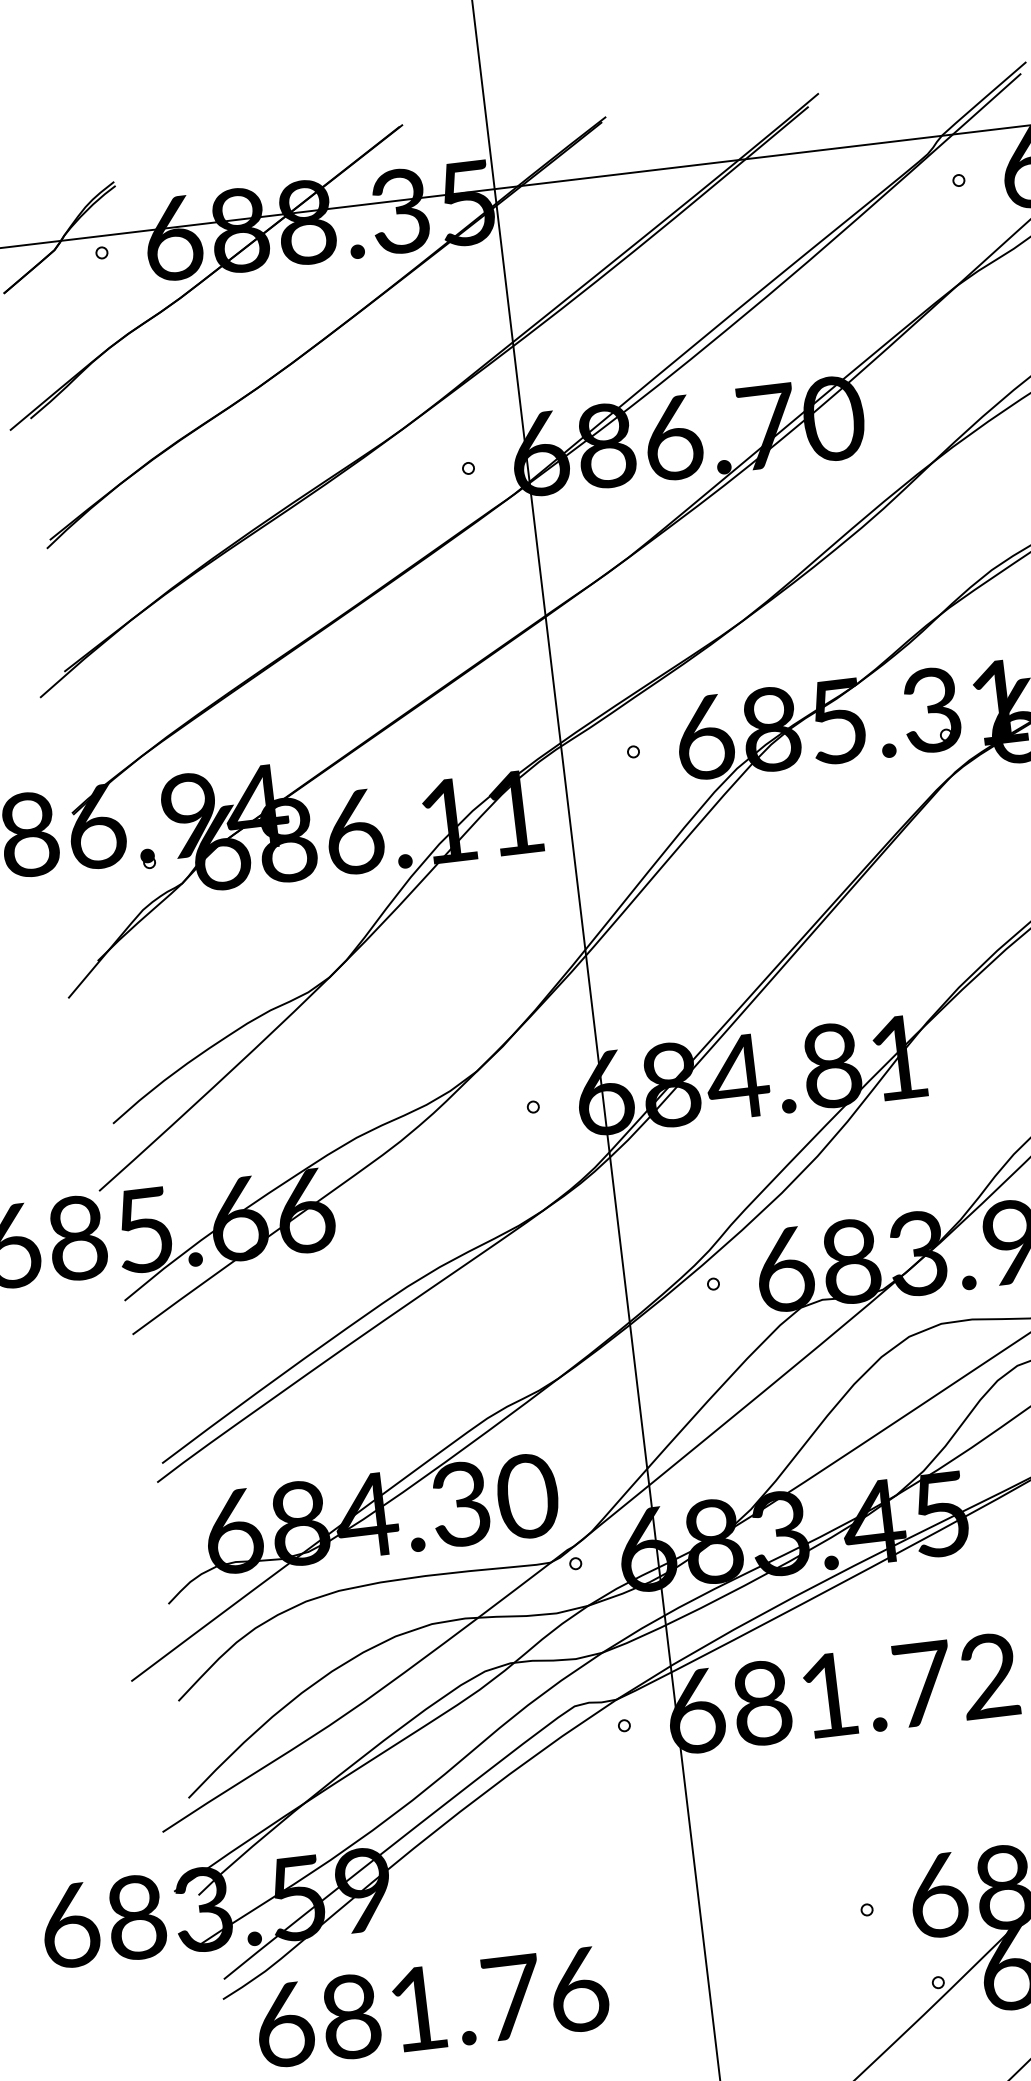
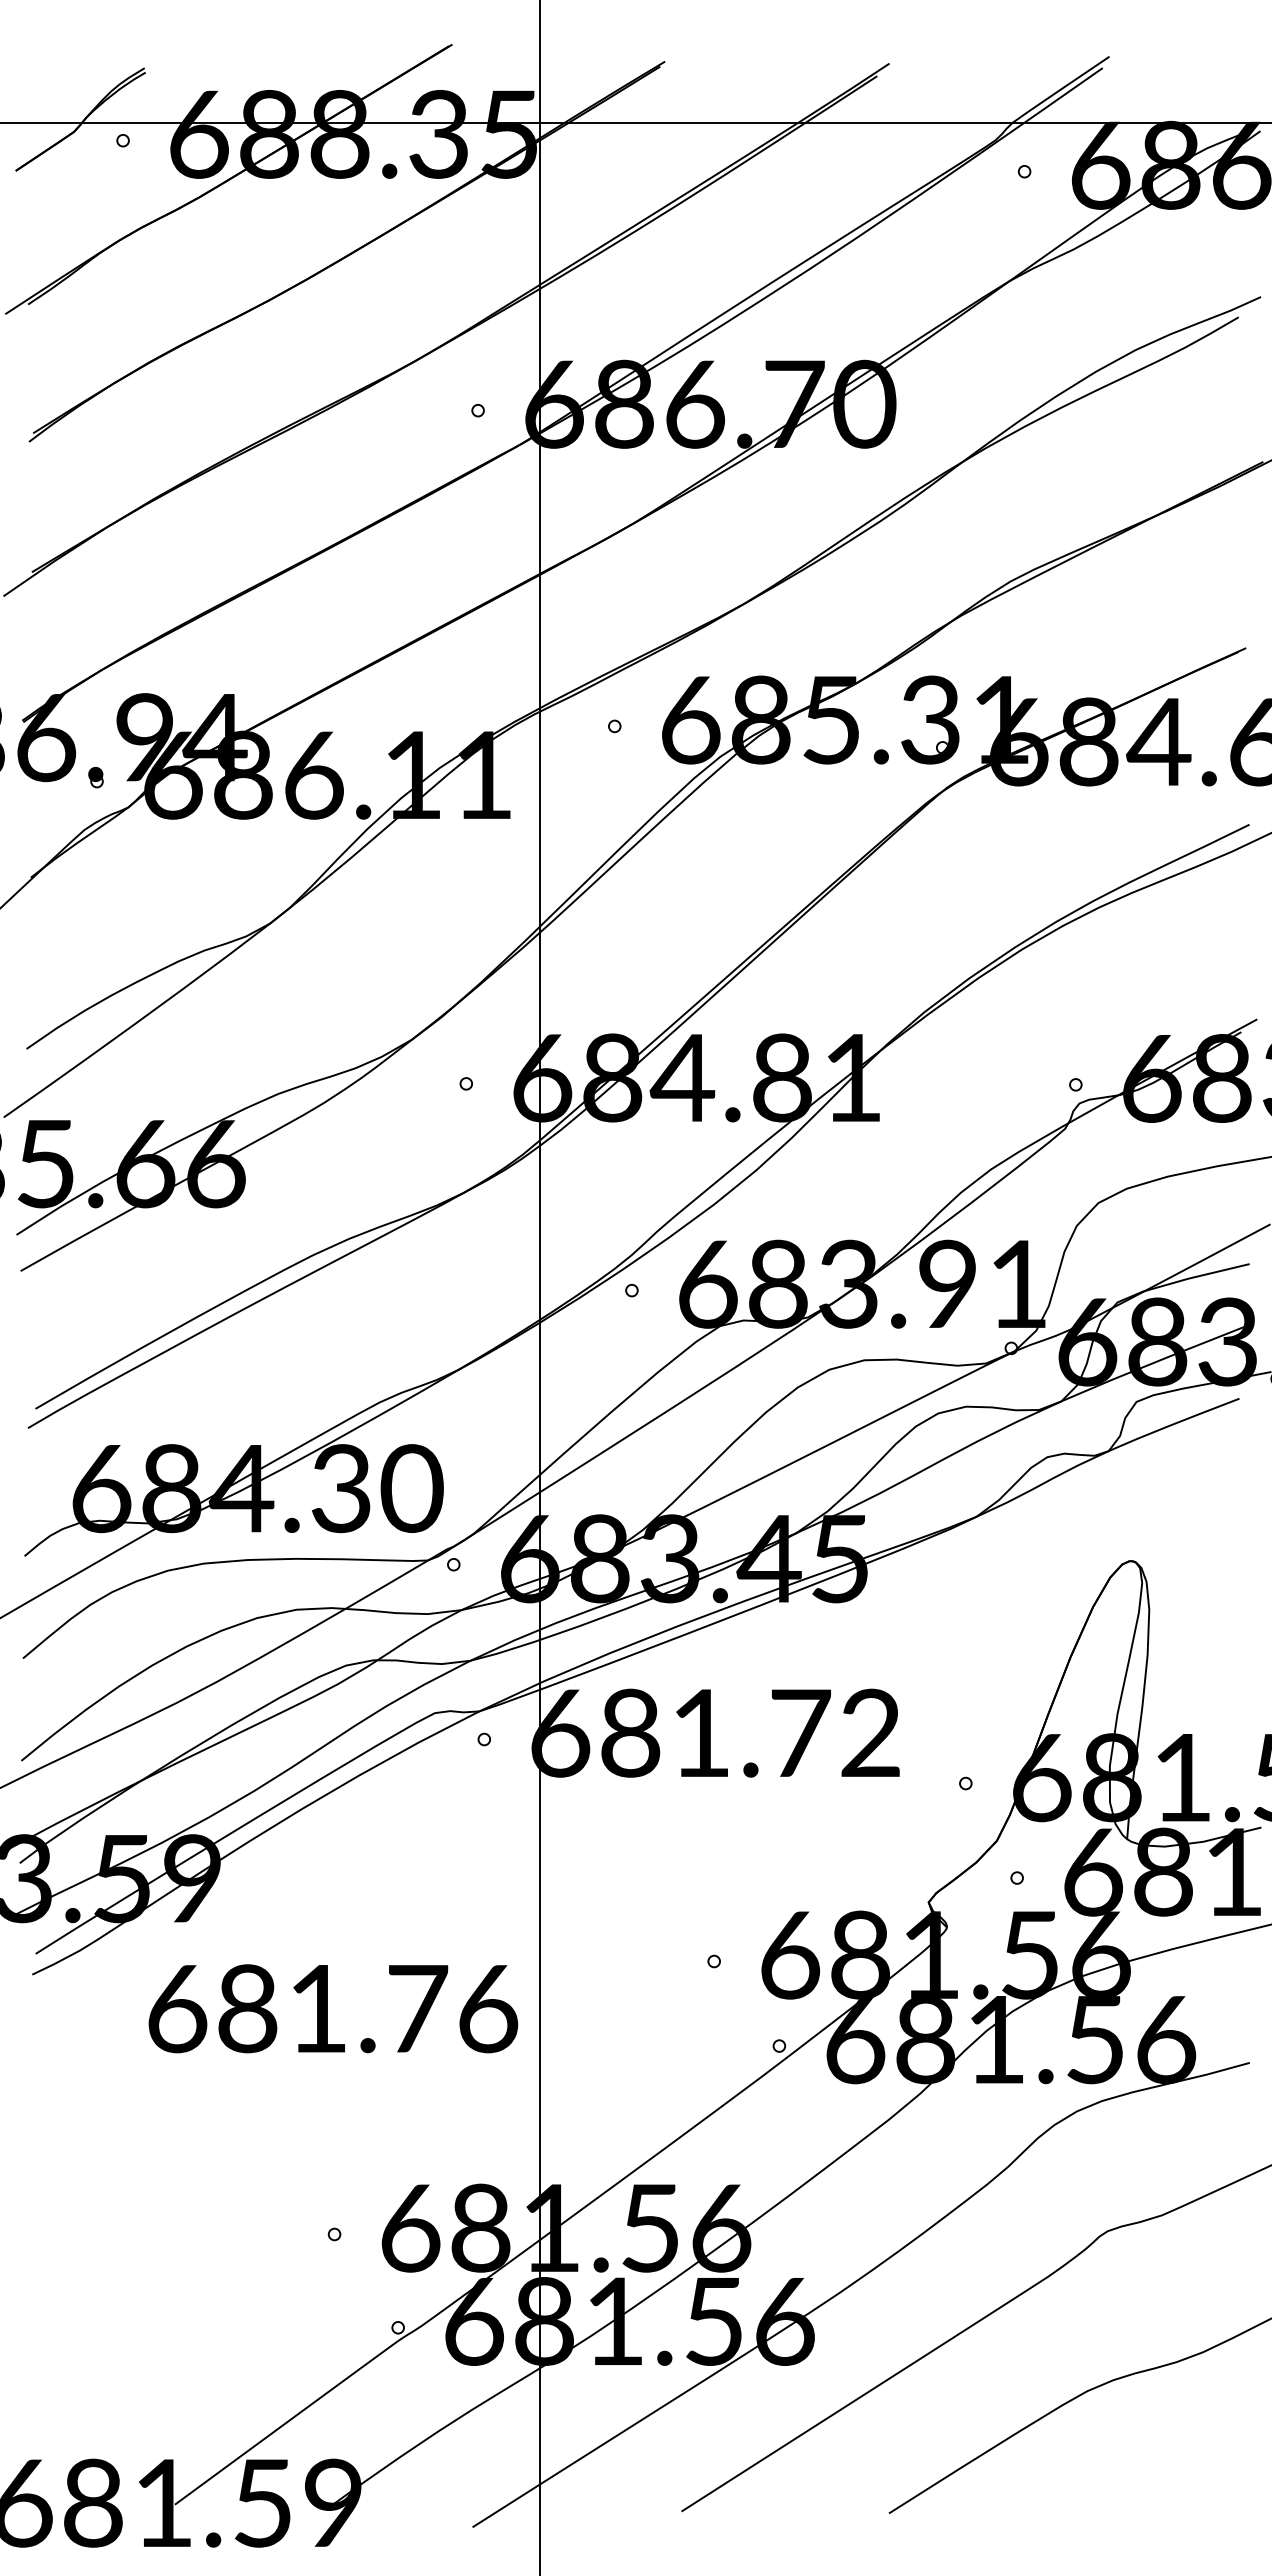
text: (432, 2006) -> (333, 2008), moved

